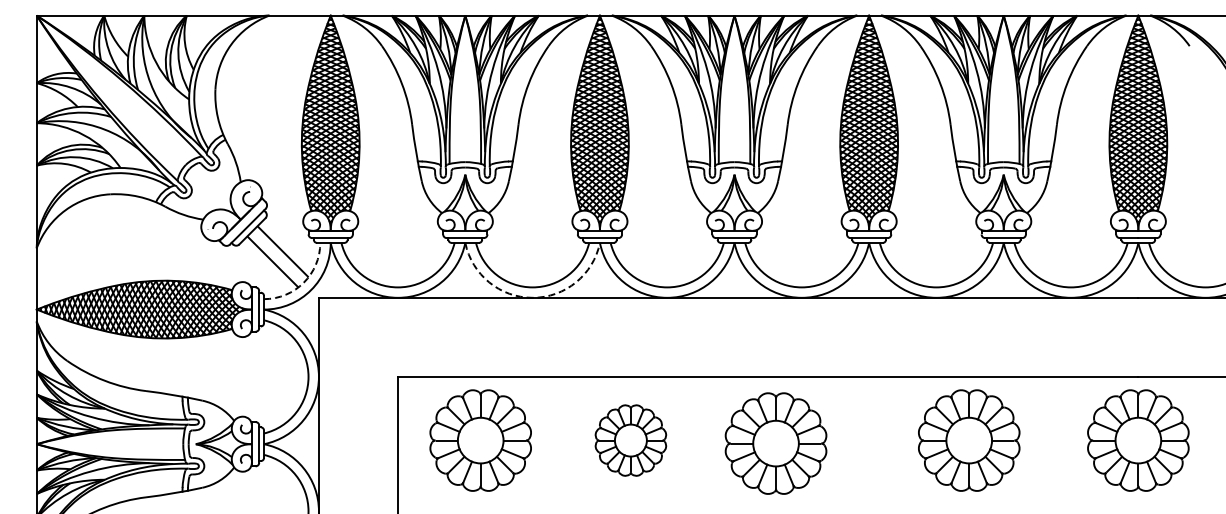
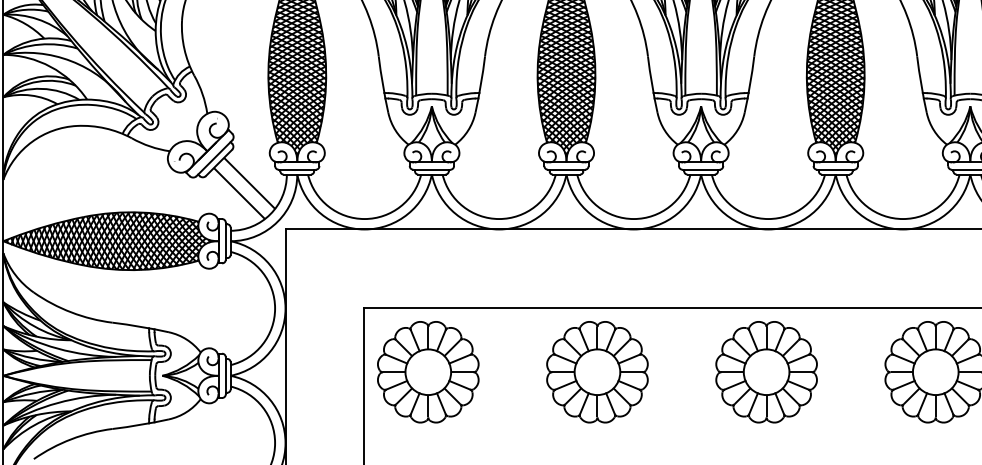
arc: (303, 282) -> (270, 214), dashed -> solid
arc: (532, 297) -> (499, 229), dashed -> solid
part: (480, 440) -> (428, 372), moved
part: (630, 440) -> (597, 372), size x1.43
part: (775, 443) -> (766, 372), moved

